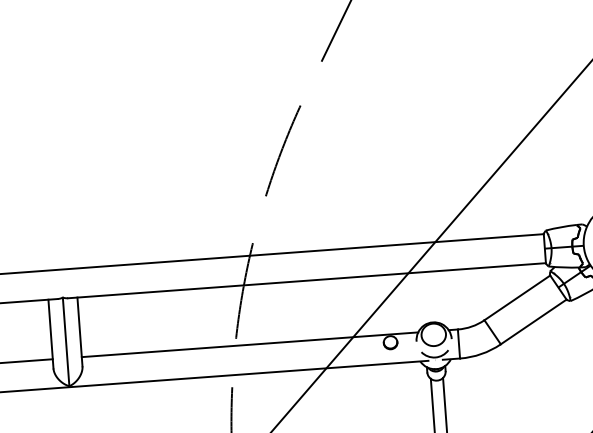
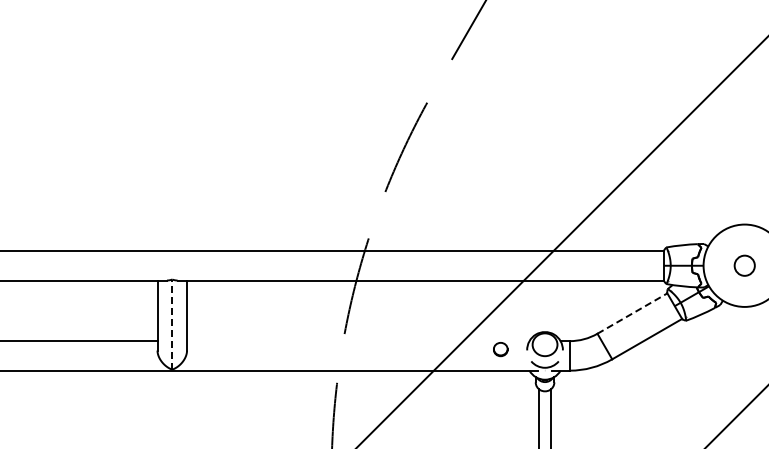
line: (517, 297) -> (632, 313), solid -> dashed
line: (66, 341) -> (172, 324), solid -> dashed
line: (250, 345) -> (358, 341), removed

